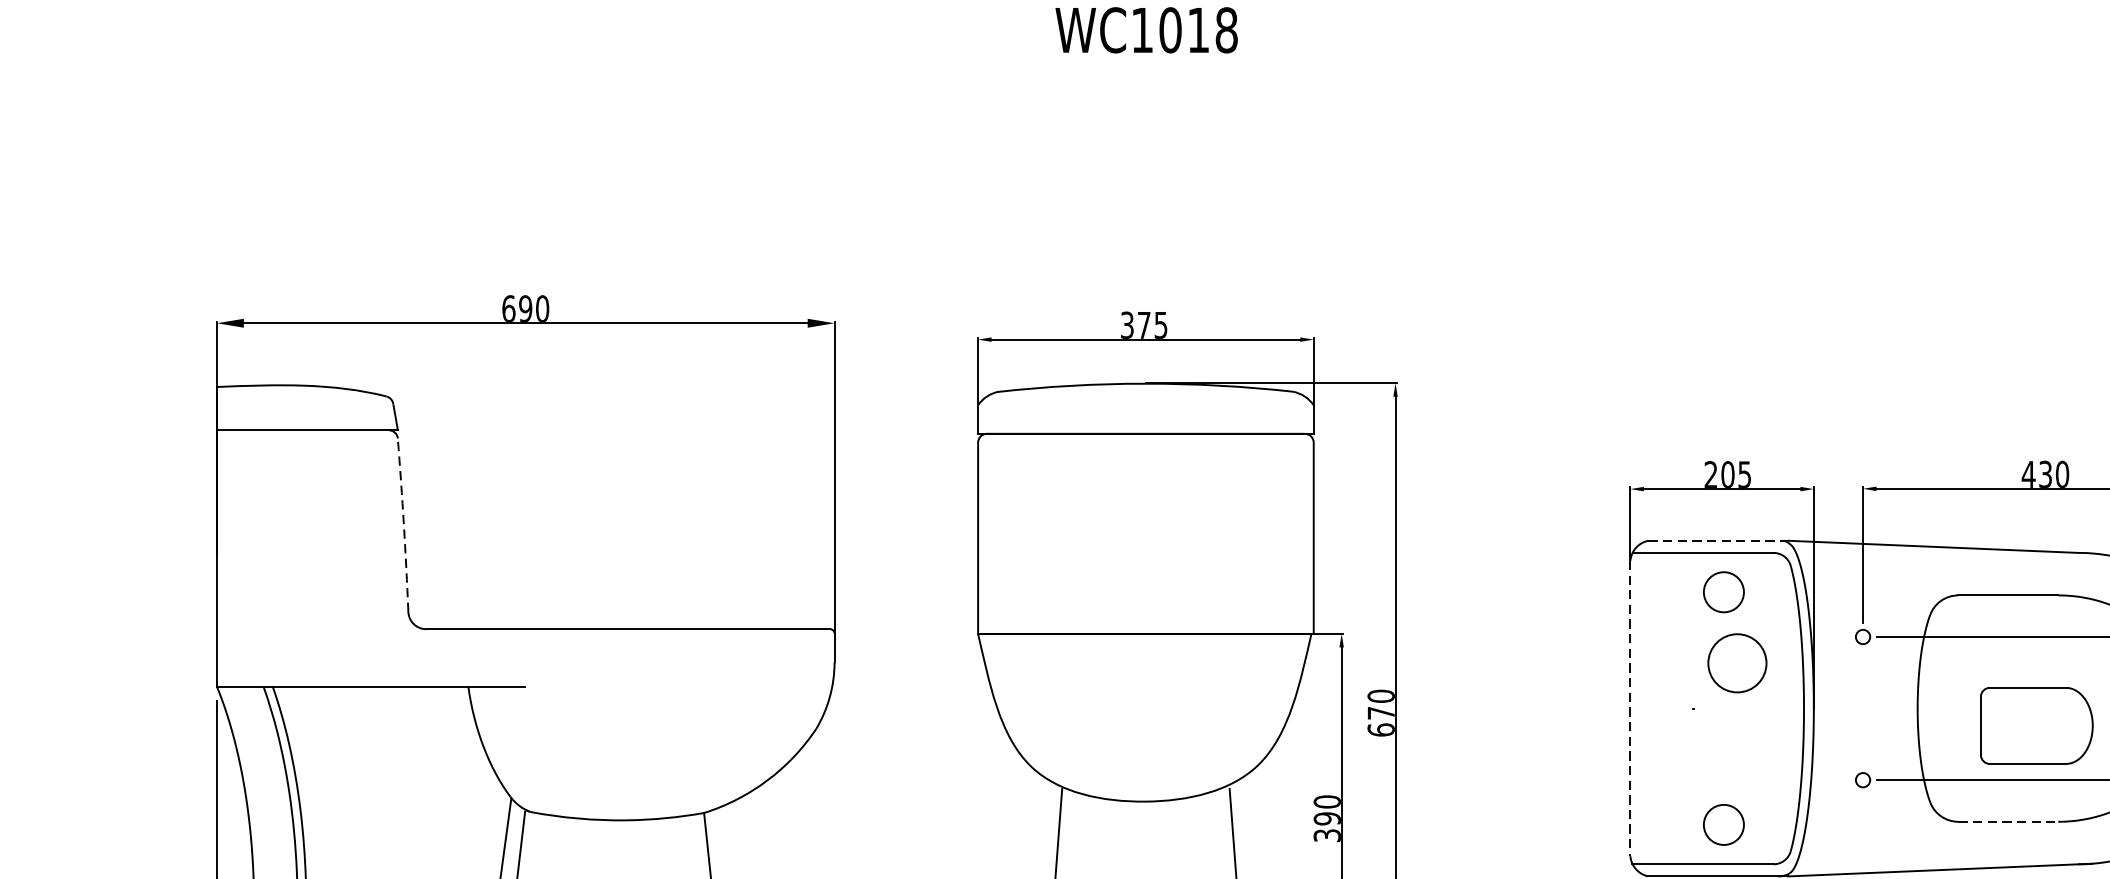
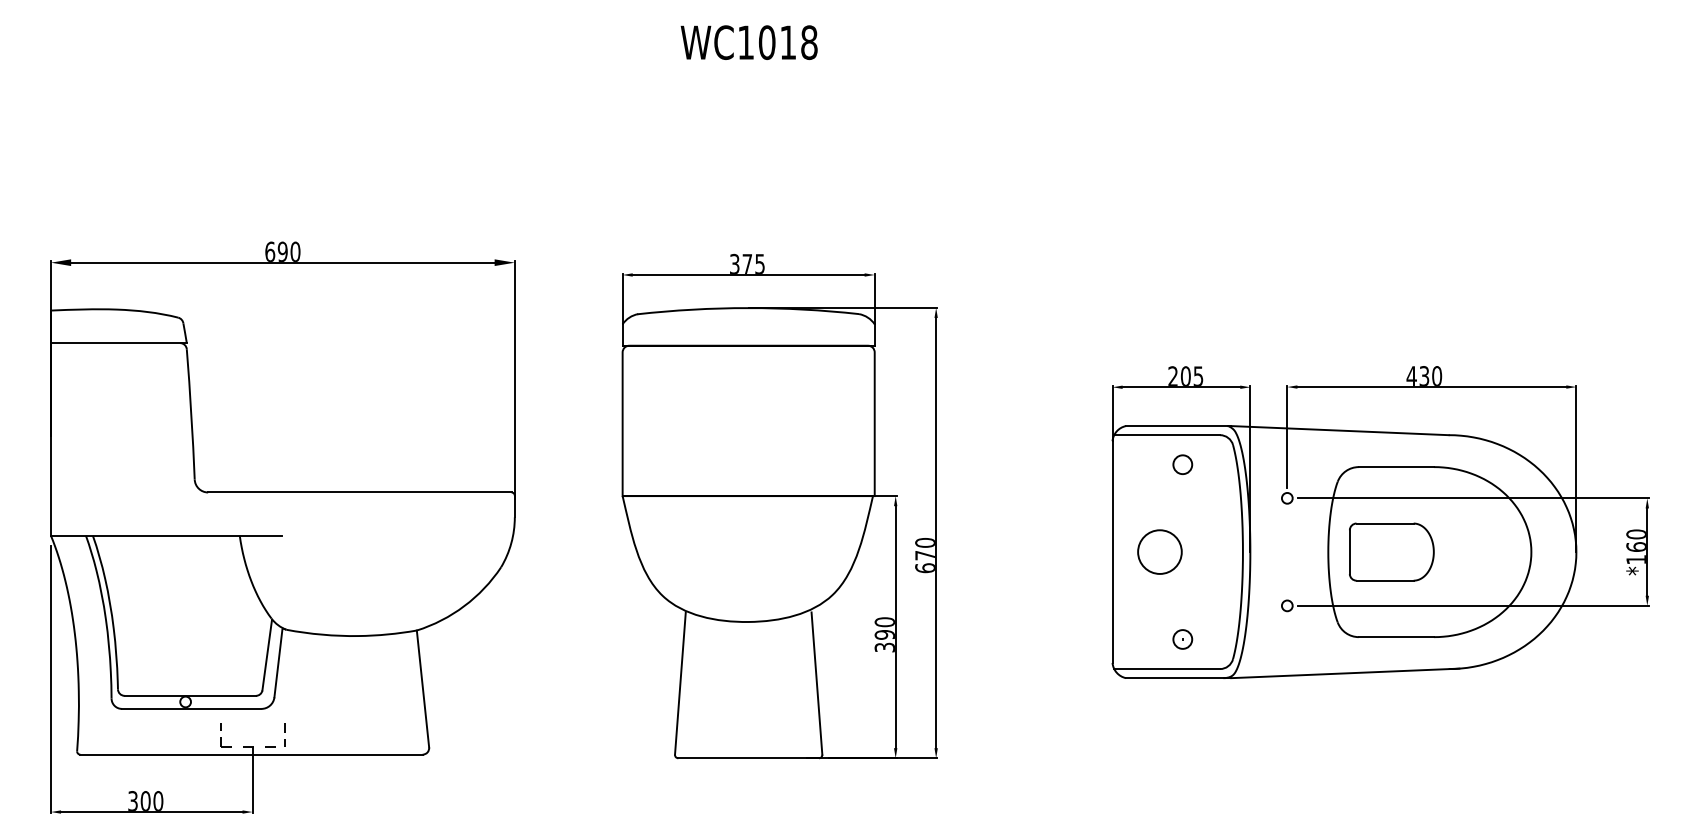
arc: (404, 525) -> (191, 414), dashed -> solid
line: (1718, 541) -> (1178, 426), dashed -> solid
circle: (1723, 591) -> (1182, 464), size x0.62
circle: (1736, 662) -> (1159, 551), moved
line: (1630, 709) -> (1112, 552), dashed -> solid
part: (2036, 725) -> (1391, 551), moved
line: (2008, 822) -> (1396, 637), dashed -> solid
circle: (1723, 824) -> (1182, 639), size x0.62

